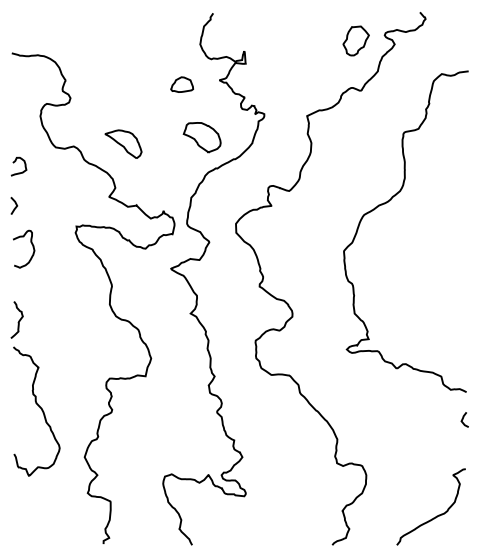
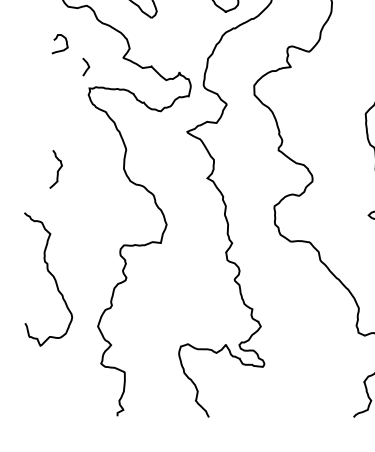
curve: (15, 162) -> (56, 39), moved
line: (15, 204) -> (87, 65), moved
curve: (31, 244) -> (43, 106), removed
curve: (18, 320) -> (57, 169), moved

